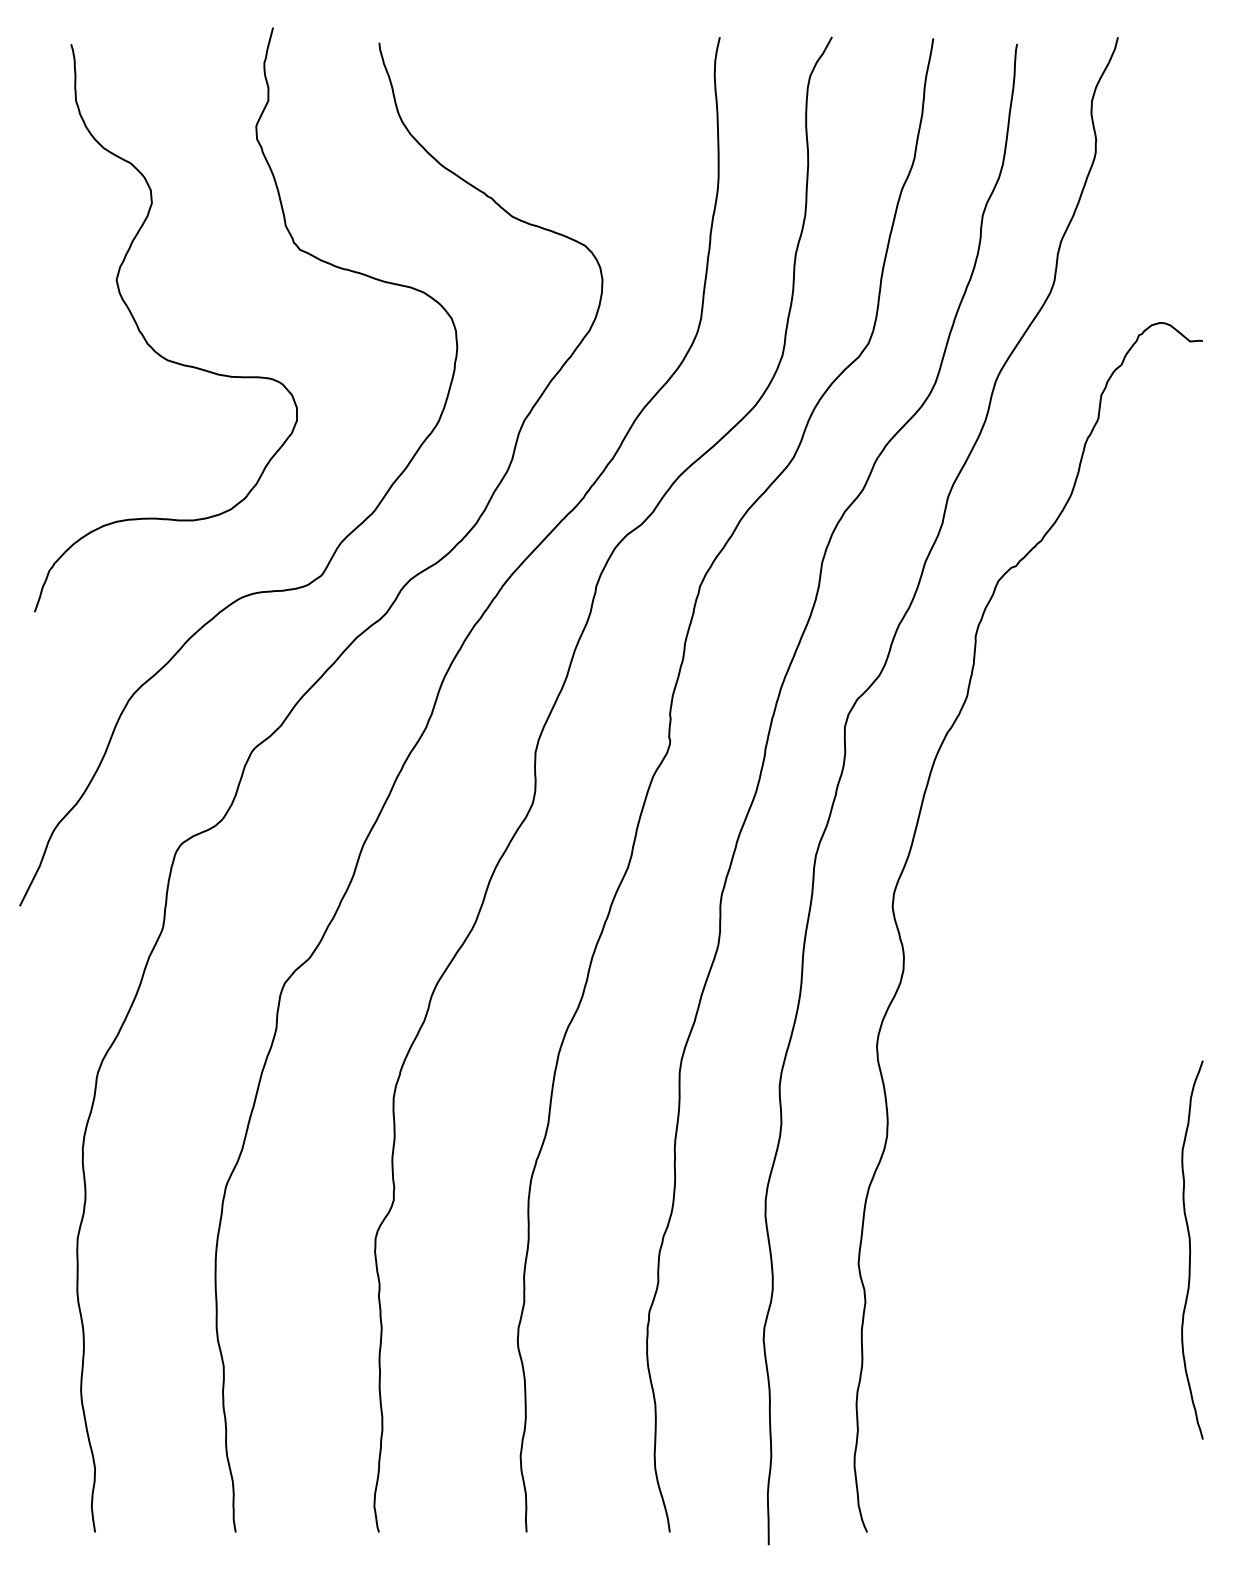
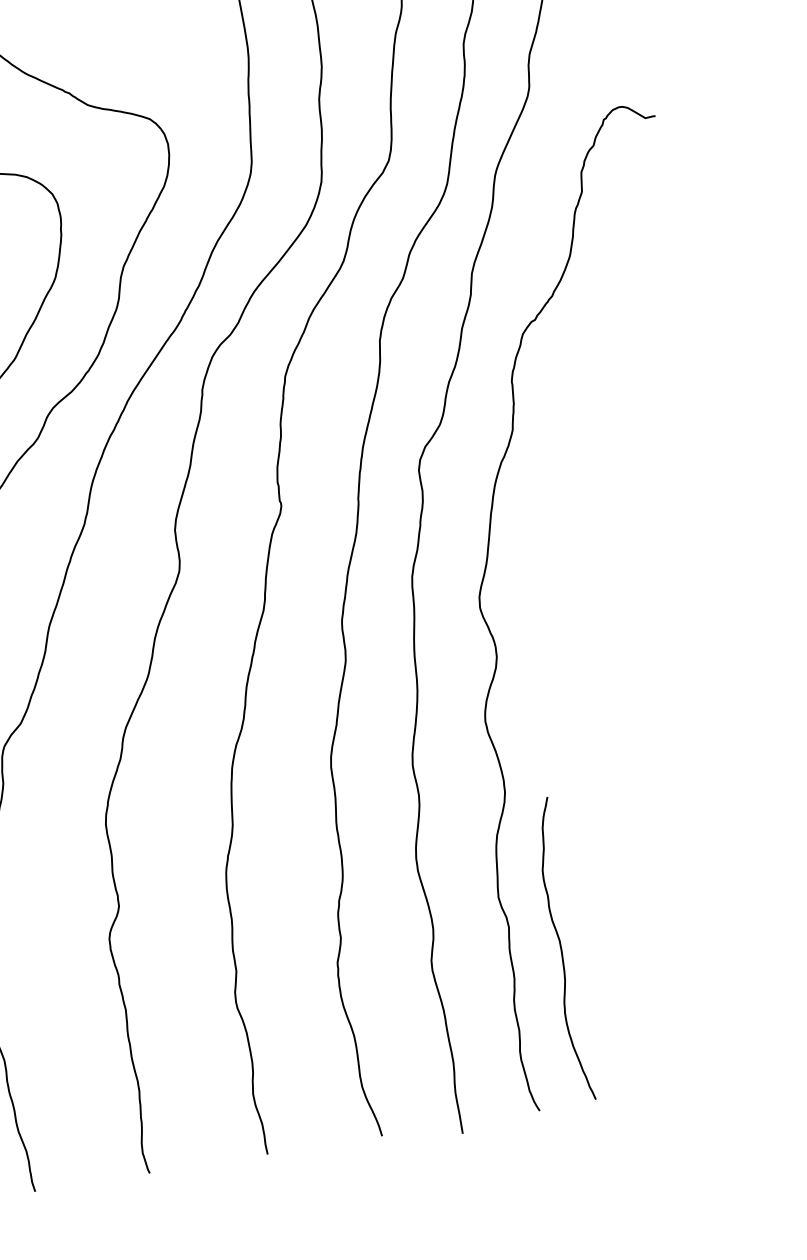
curve: (1190, 1249) -> (561, 949), moved

